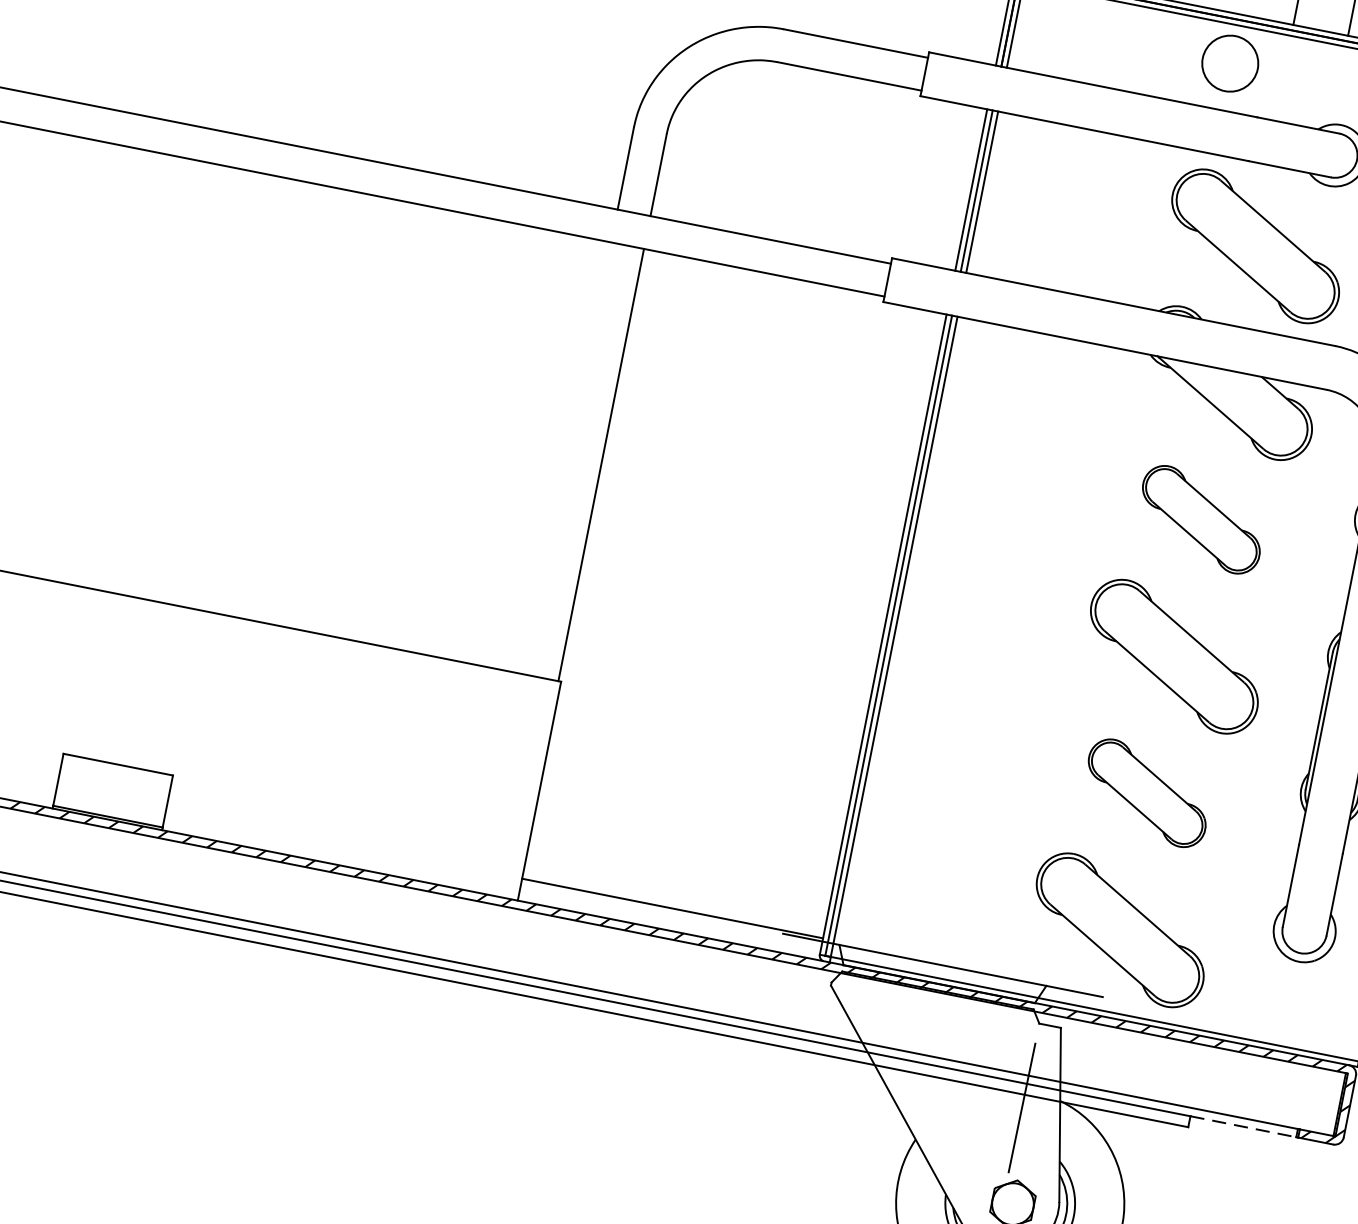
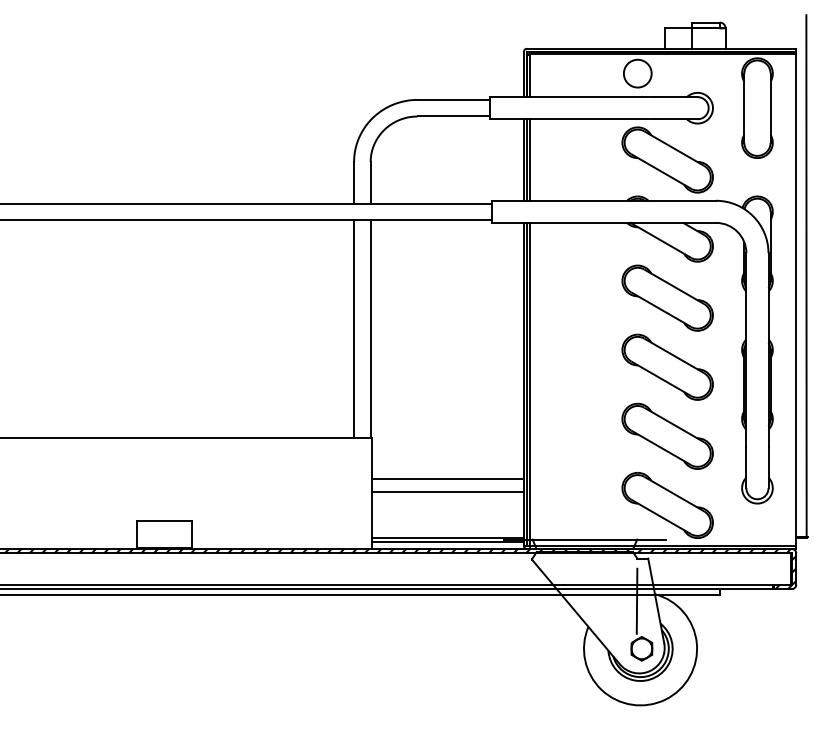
line: (569, 459) -> (354, 329), added
part: (1201, 518) -> (667, 297), size x1.43
line: (696, 790) -> (448, 478), added
part: (1147, 791) -> (667, 435), size x1.43
line: (691, 818) -> (448, 492), added
line: (671, 917) -> (448, 542), added
line: (1243, 1127) -> (746, 589), dashed -> solid

